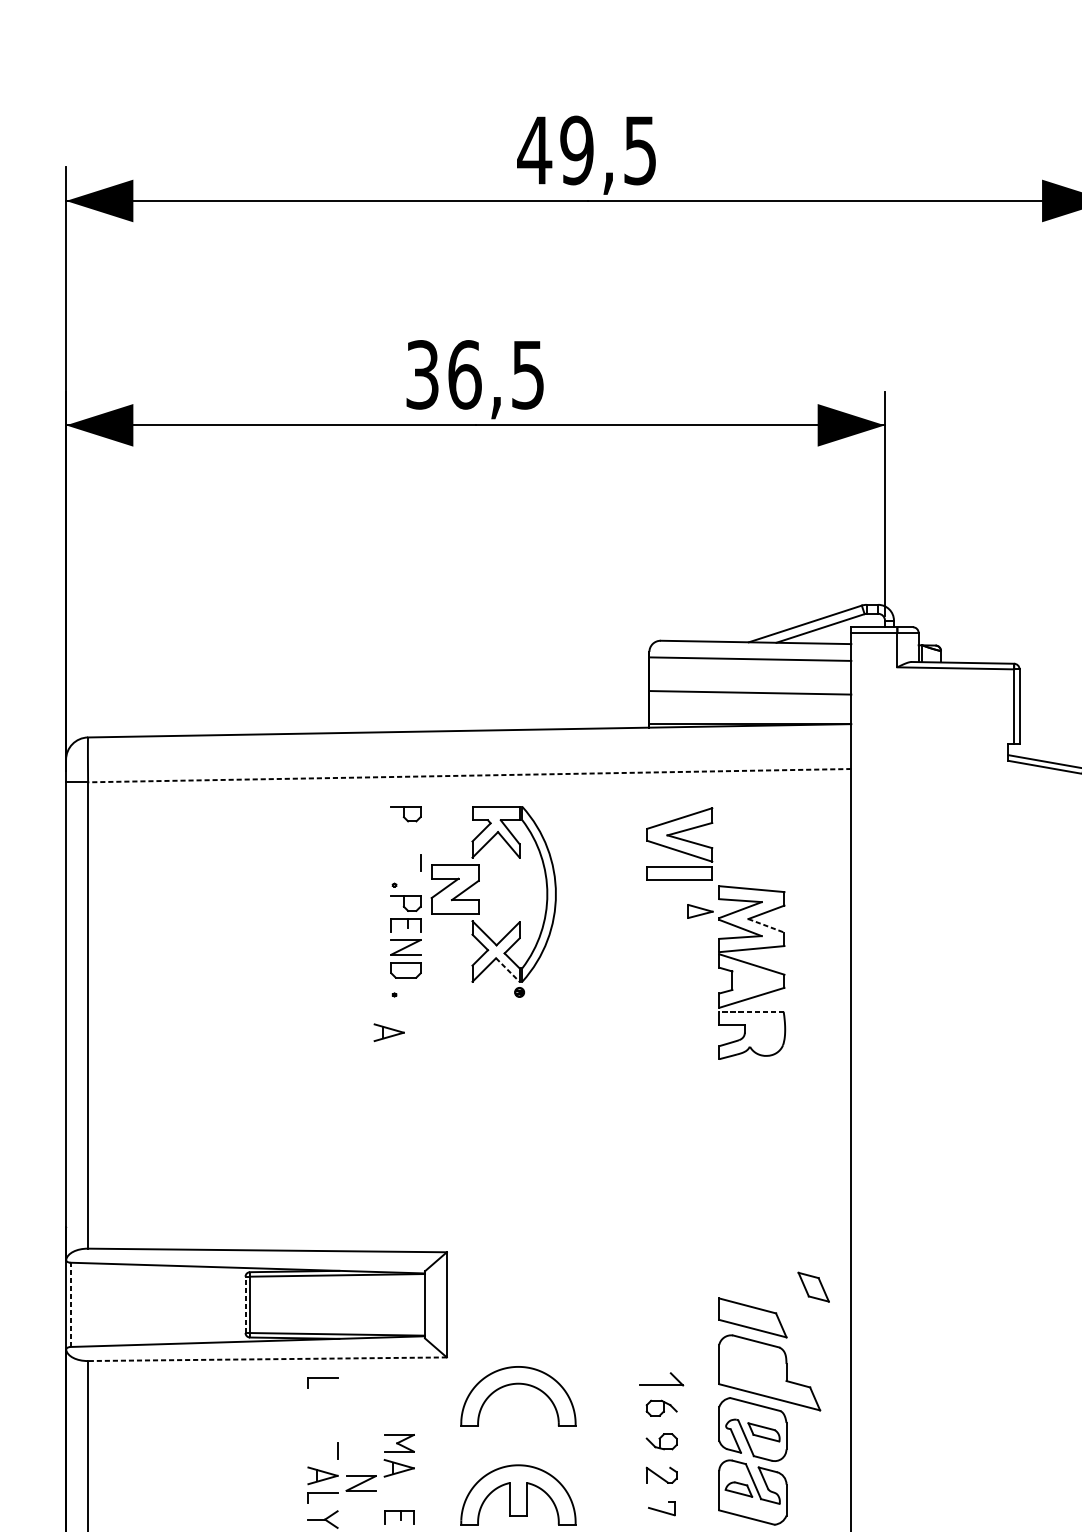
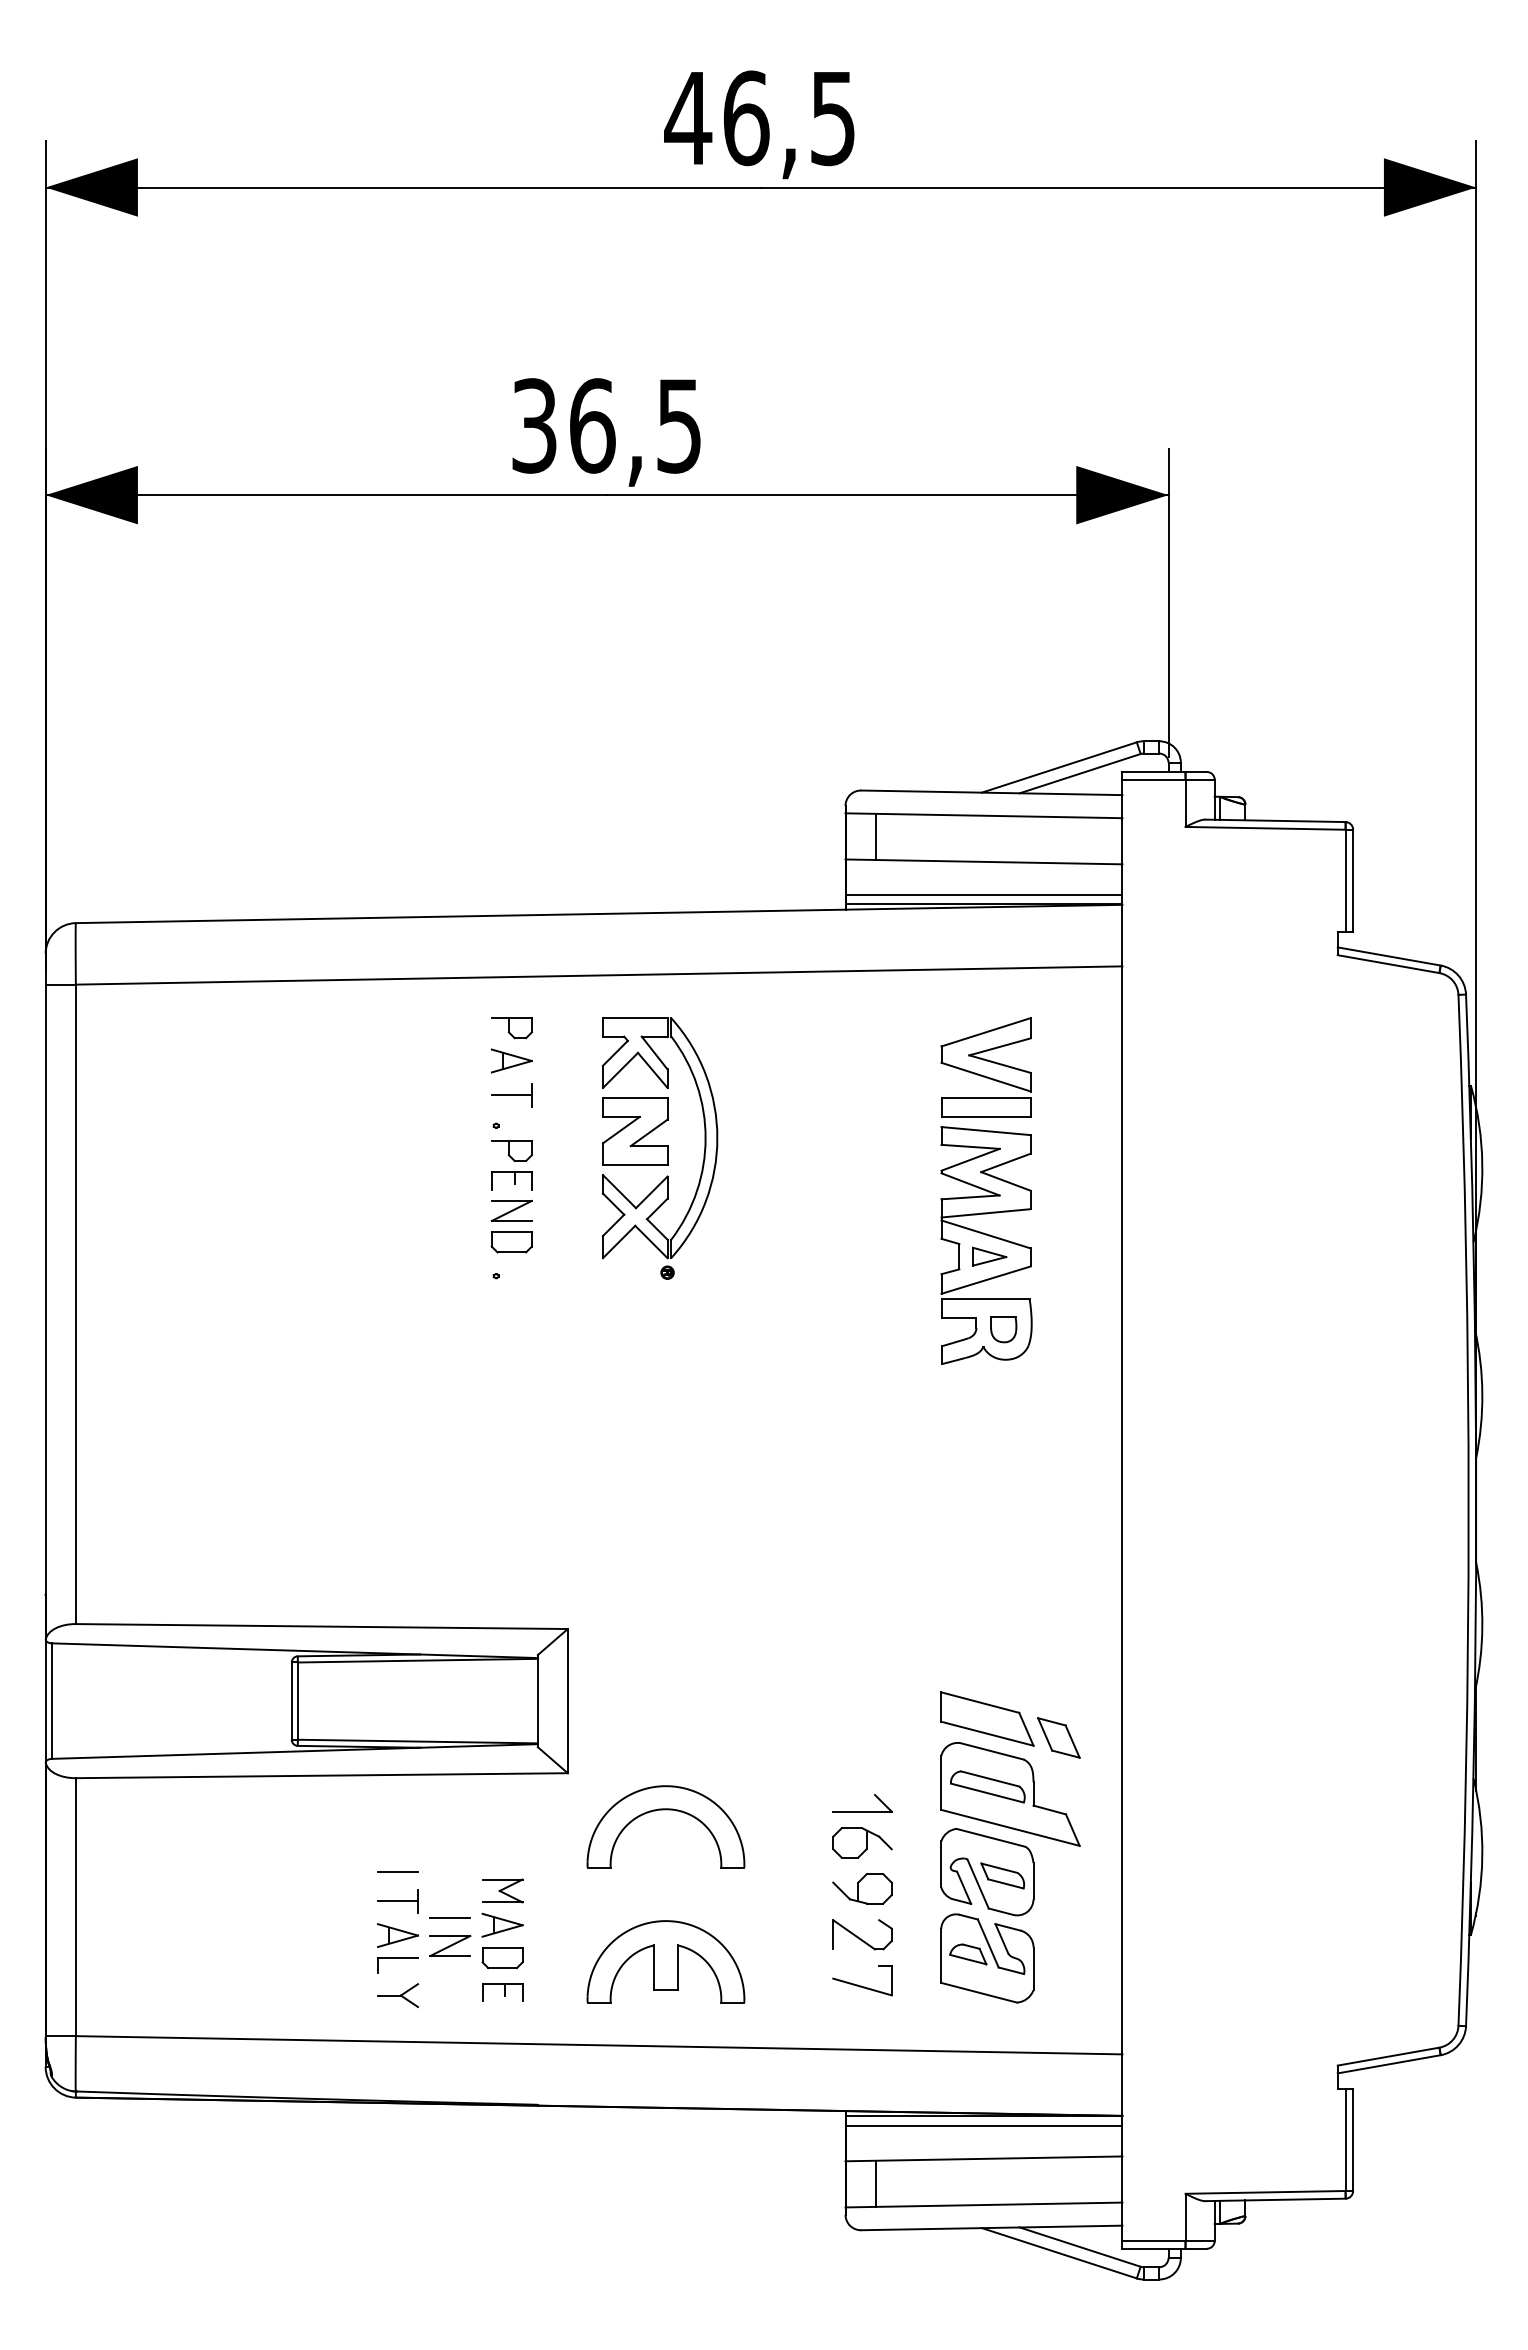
text: (577, 150) -> (746, 118), 49,5 -> 46,5
line: (671, 674) -> (875, 836), added
line: (750, 717) -> (983, 895), added
line: (469, 775) -> (598, 975), dashed -> solid
part: (679, 844) -> (985, 1067), moved
line: (405, 863) -> (511, 1095), added
part: (455, 889) -> (635, 1131), moved
part: (700, 911) -> (989, 1256), moved
line: (766, 925) -> (1006, 1181), dashed -> solid
line: (507, 970) -> (651, 1242), dashed -> solid
line: (751, 1011) -> (985, 1299), dashed -> solid
part: (389, 1032) -> (511, 1060), moved
part: (764, 1033) -> (1003, 1329), added
part: (813, 1286) -> (1058, 1737), moved
line: (70, 1305) -> (51, 1701), dashed -> solid
line: (245, 1305) -> (291, 1701), dashed -> solid
line: (267, 1359) -> (321, 1775), dashed -> solid
part: (752, 1367) -> (987, 1786), added
part: (322, 1378) -> (397, 1801), removed
part: (661, 1407) -> (862, 1842), size x1.43
line: (323, 1429) -> (398, 1871), added
part: (661, 1441) -> (862, 1888), size x1.43
line: (323, 1450) -> (398, 1901), added
line: (361, 1462) -> (450, 1917), added
part: (661, 1475) -> (862, 1934), size x1.43
part: (399, 1492) -> (502, 1958), added
part: (661, 1508) -> (862, 1980), size x1.67

